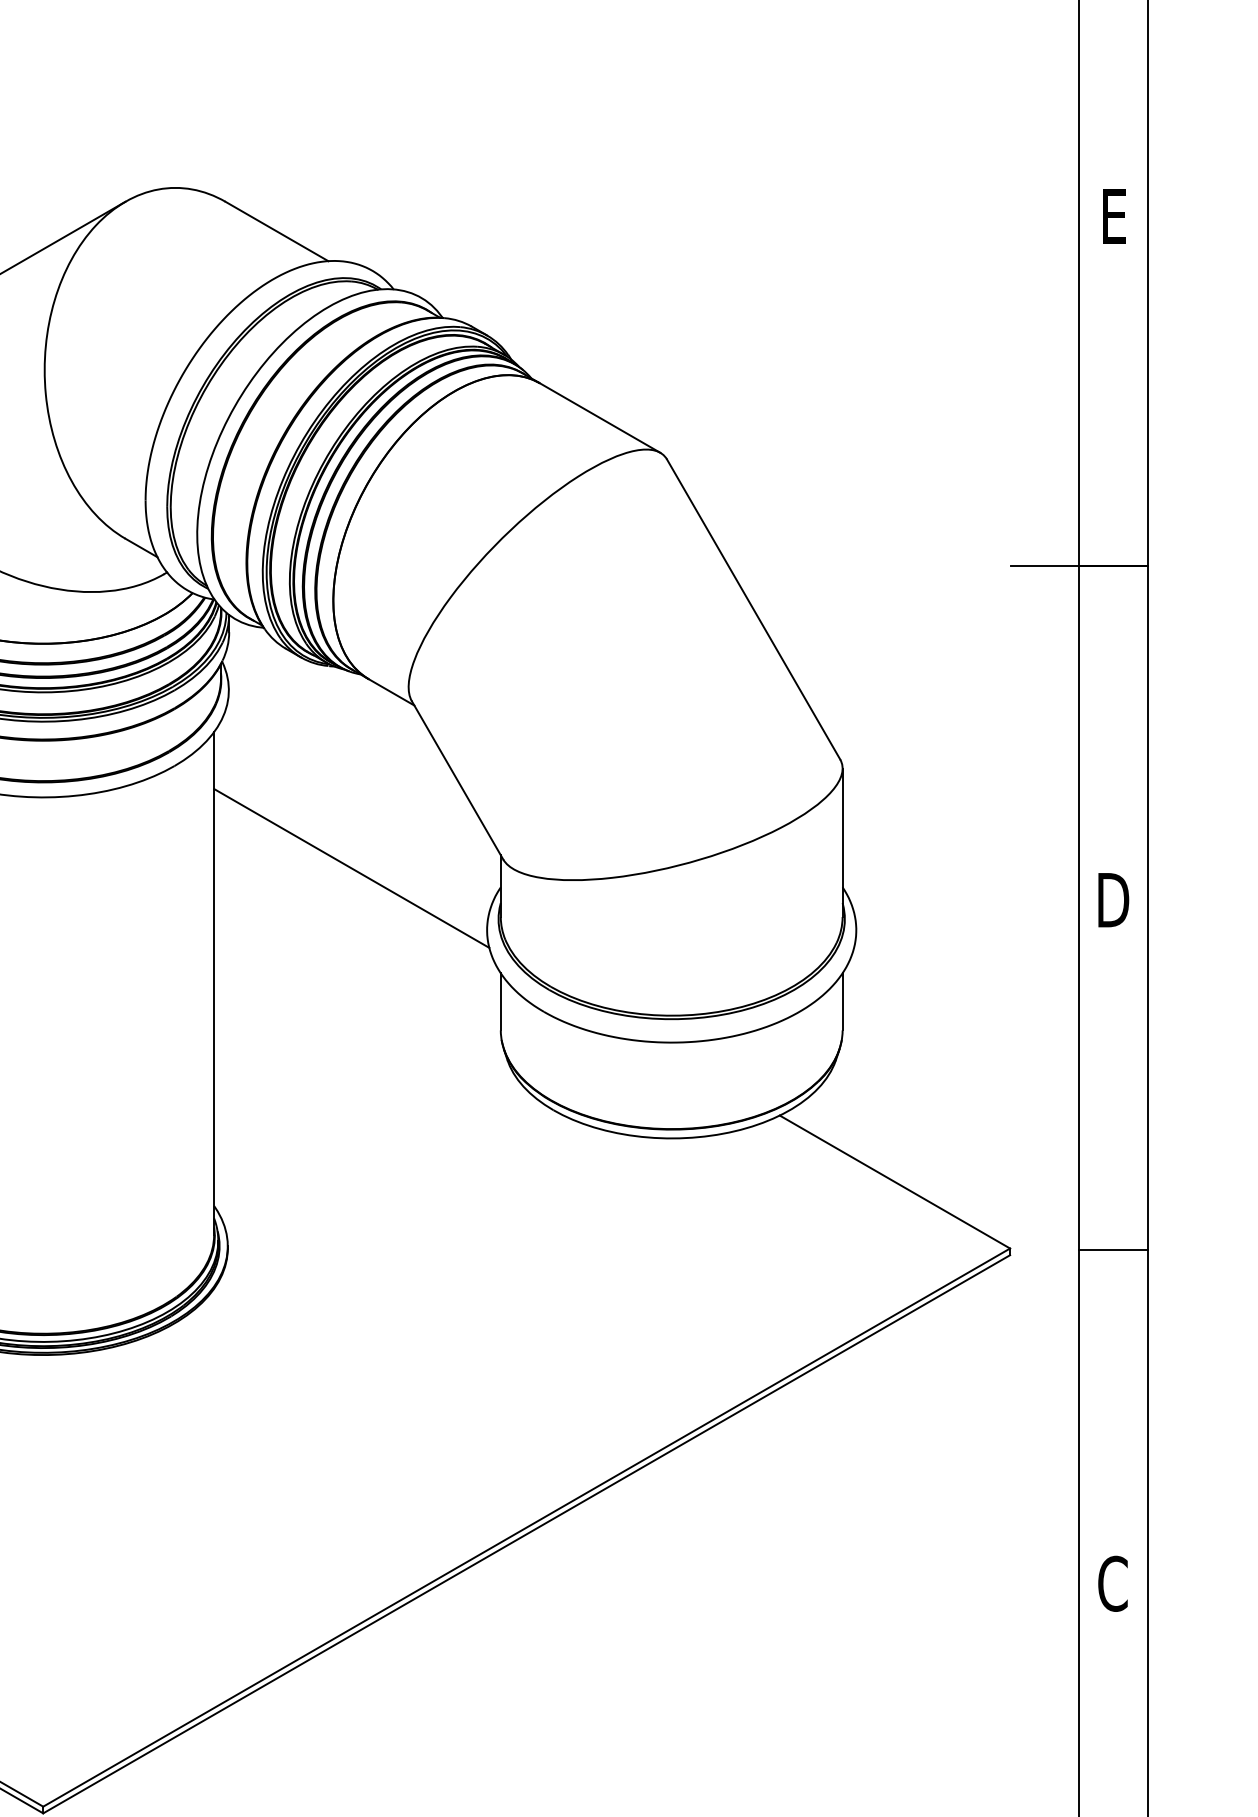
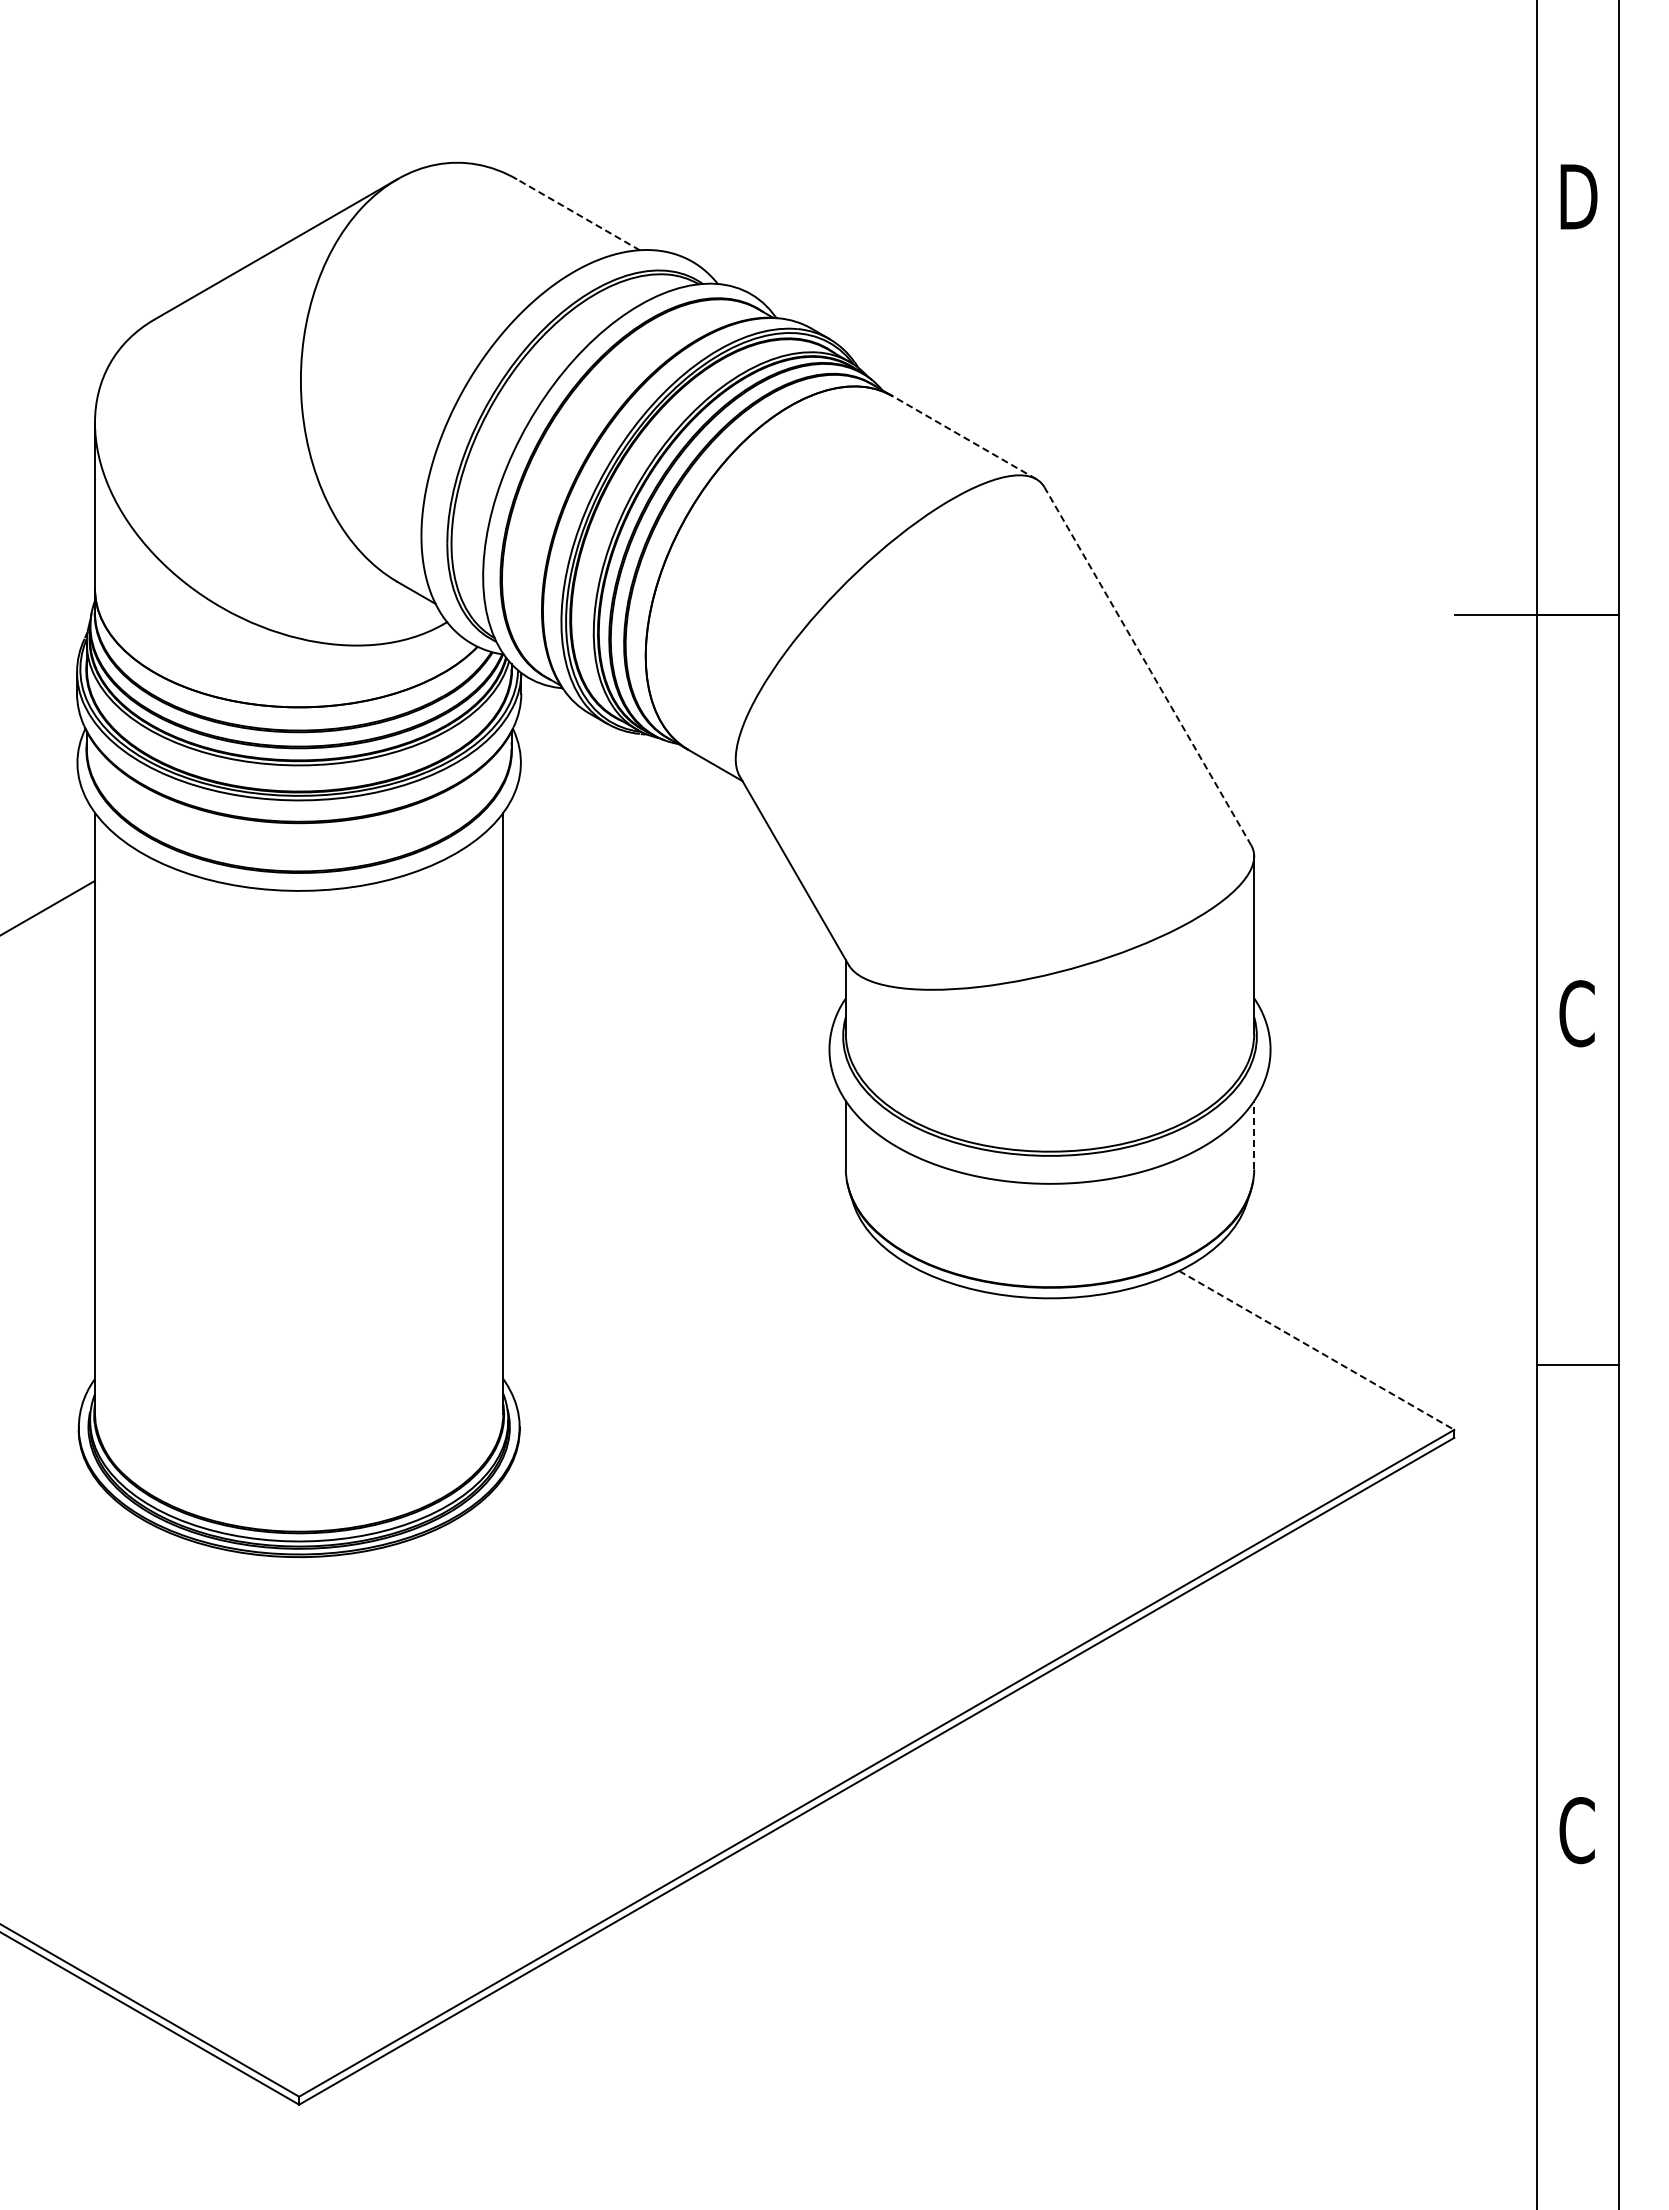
text: (1114, 216) -> (1578, 196), E -> D
line: (277, 231) -> (578, 214), solid -> dashed
line: (599, 417) -> (963, 437), solid -> dashed
line: (753, 609) -> (1147, 666), solid -> dashed
line: (351, 868) -> (667, 975), removed
text: (1113, 900) -> (1577, 1013), D -> C
line: (842, 1001) -> (1254, 1134), solid -> dashed
line: (894, 1182) -> (1316, 1350), solid -> dashed
line: (1113, 1249) -> (1577, 1364), moved

